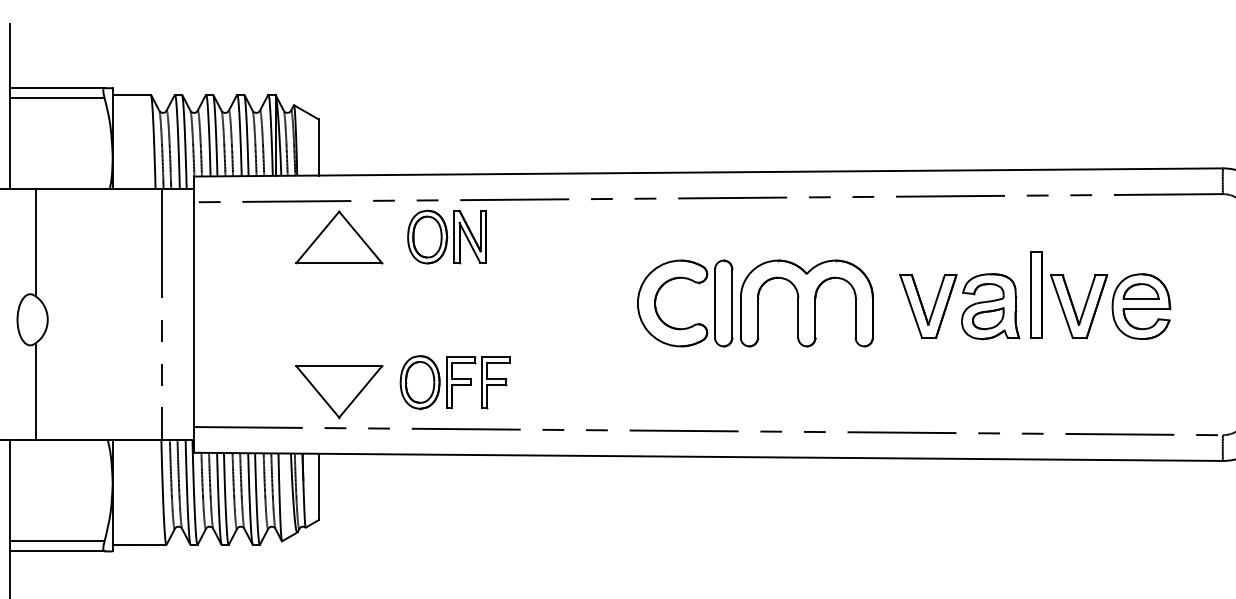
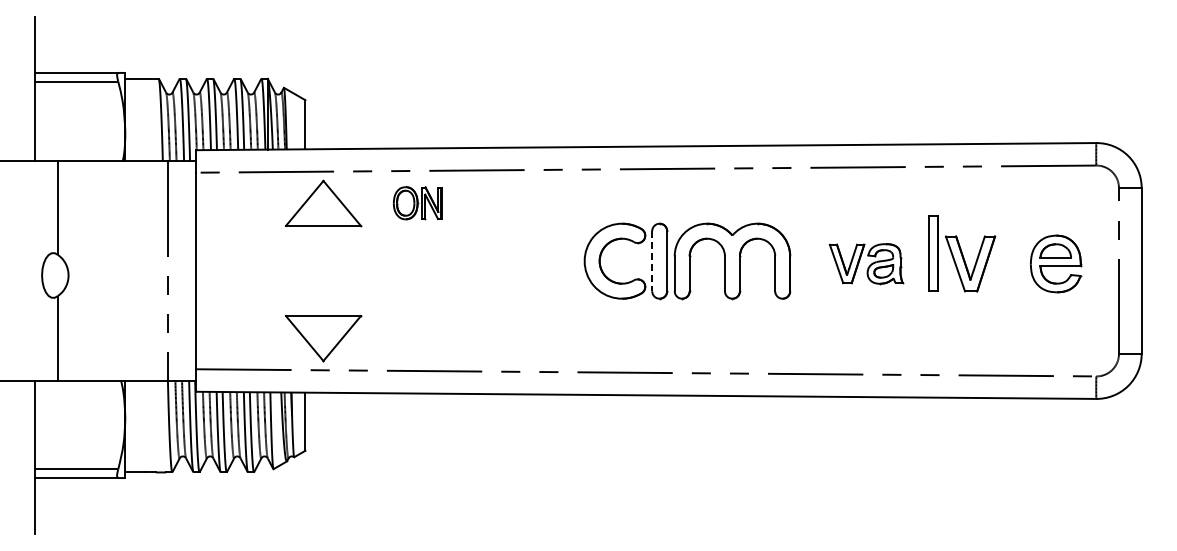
part: (446, 237) -> (417, 203), size x0.7
line: (715, 303) -> (652, 261), solid -> dashed
part: (960, 306) -> (866, 263), size x0.7
part: (1141, 306) -> (1056, 263), moved
part: (454, 382) -> (424, 330), removed

